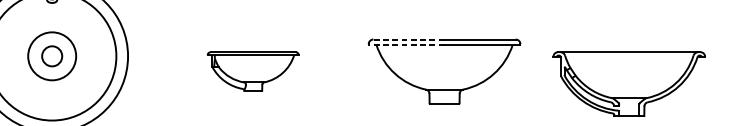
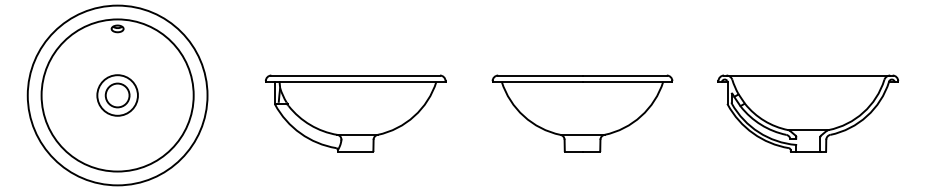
line: (408, 39) -> (539, 75), dashed -> solid
line: (406, 44) -> (537, 81), dashed -> solid
circle: (52, 56) -> (117, 95), size x0.71
part: (252, 71) -> (355, 113), size x1.67
part: (629, 84) -> (808, 113), moved

